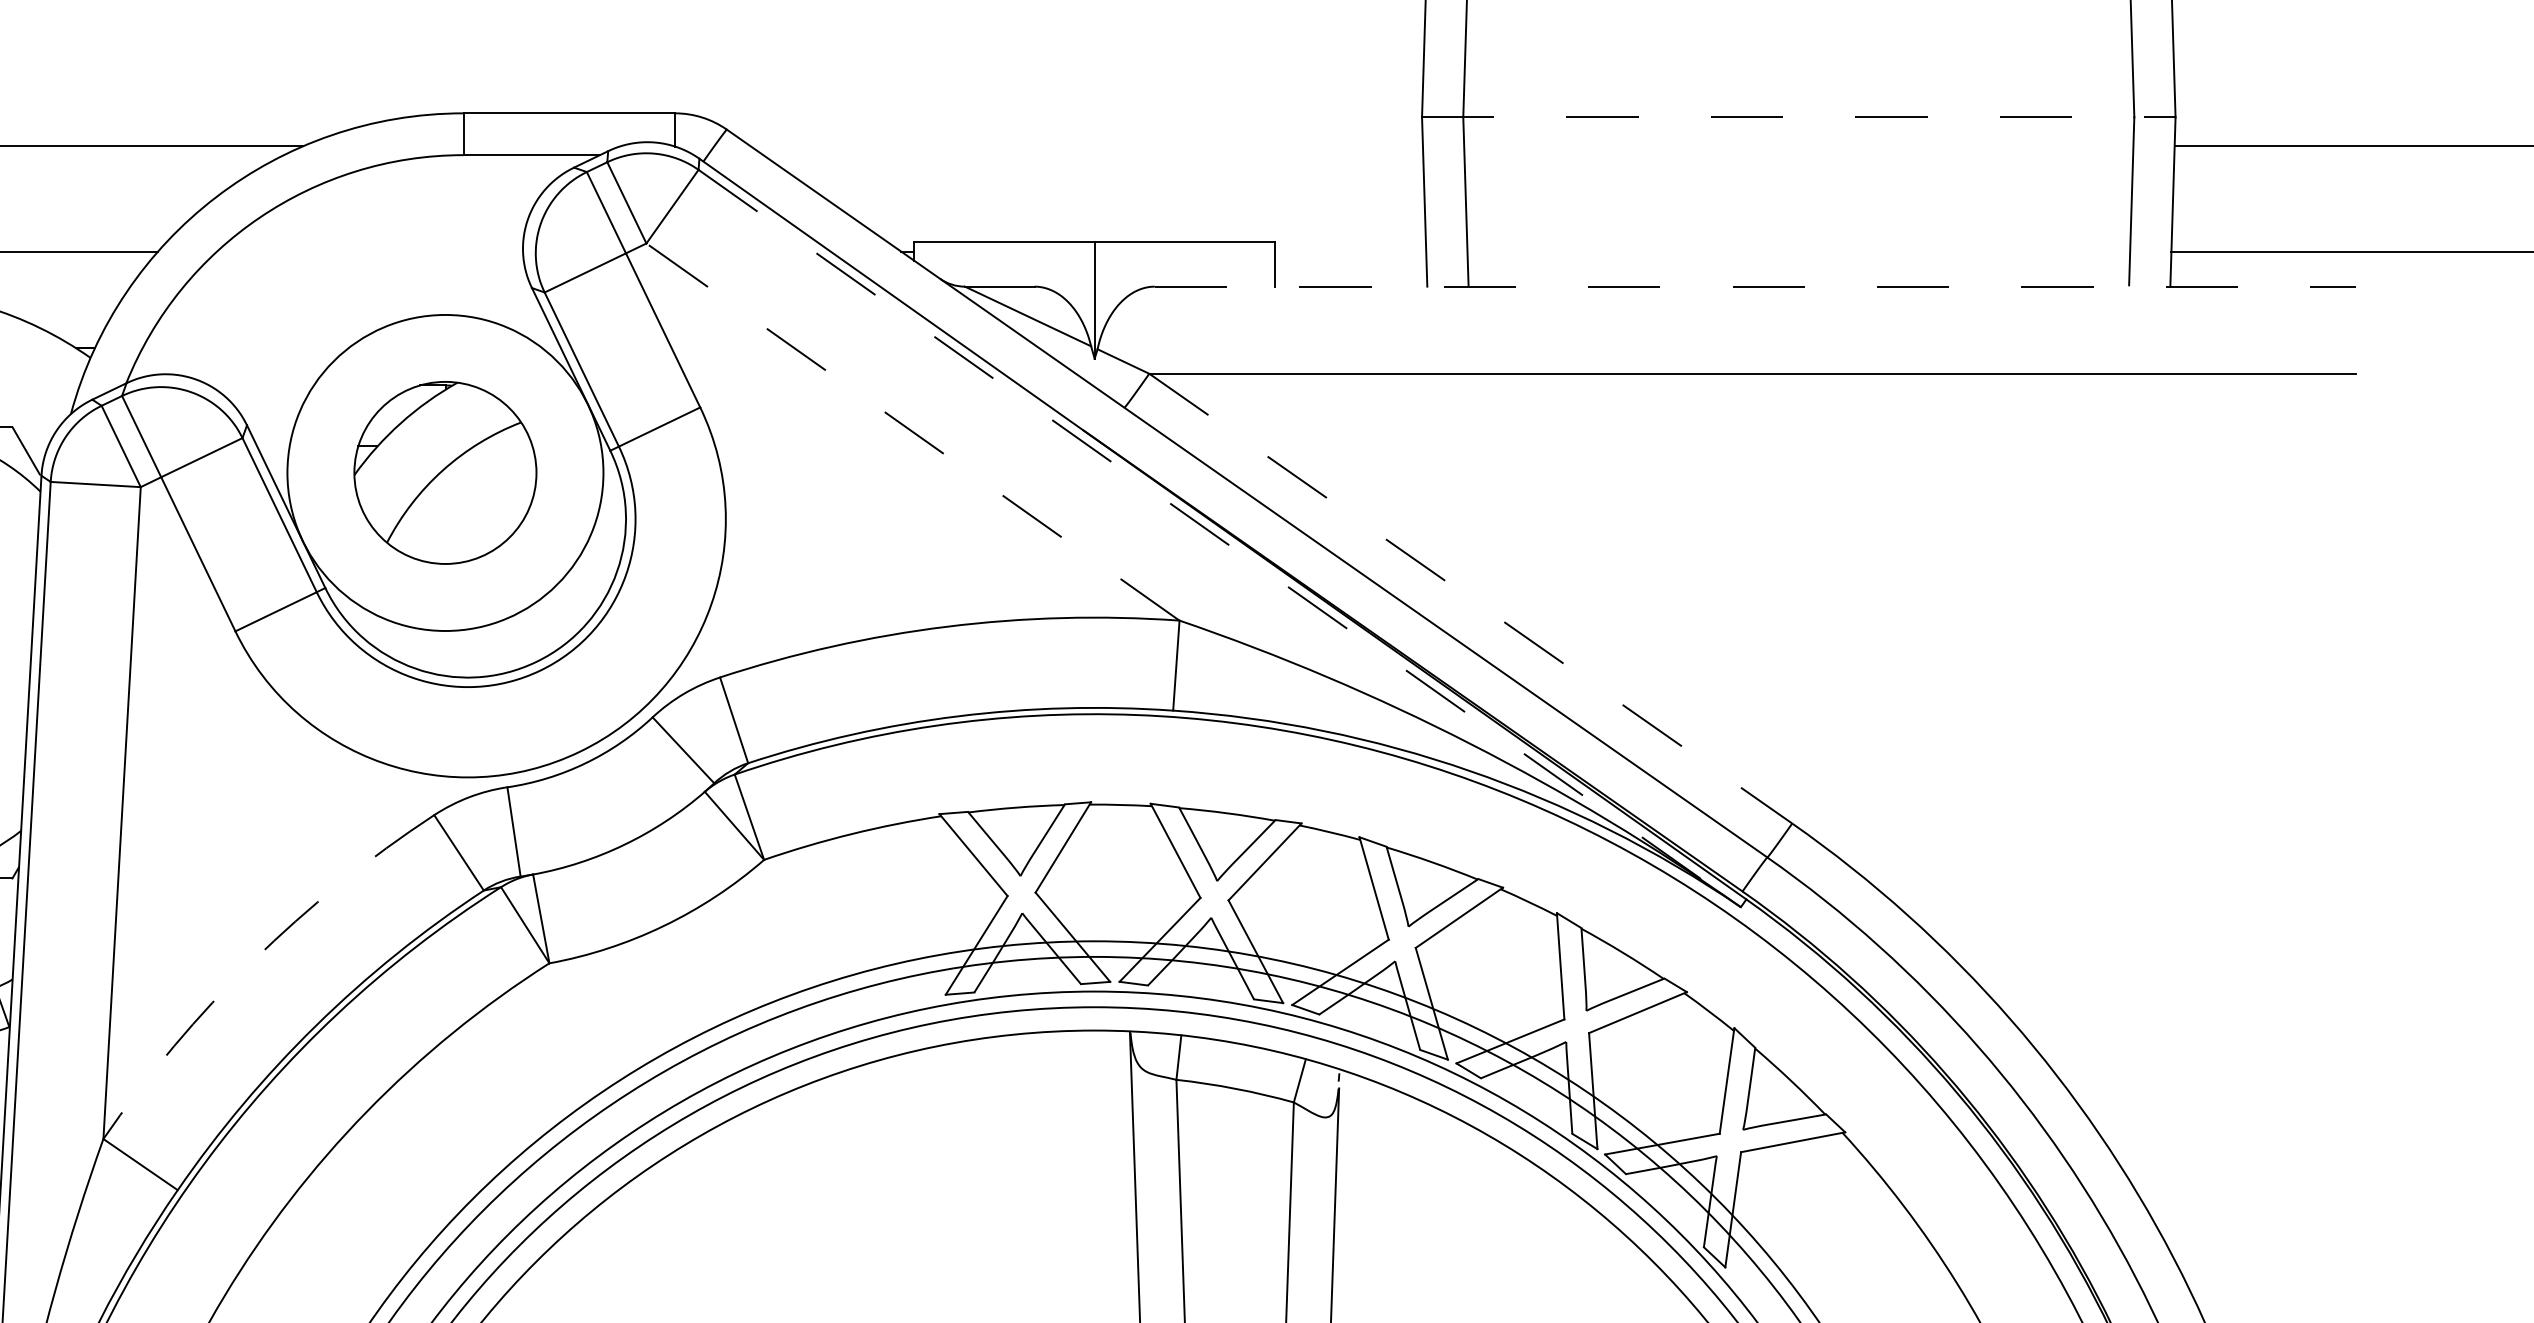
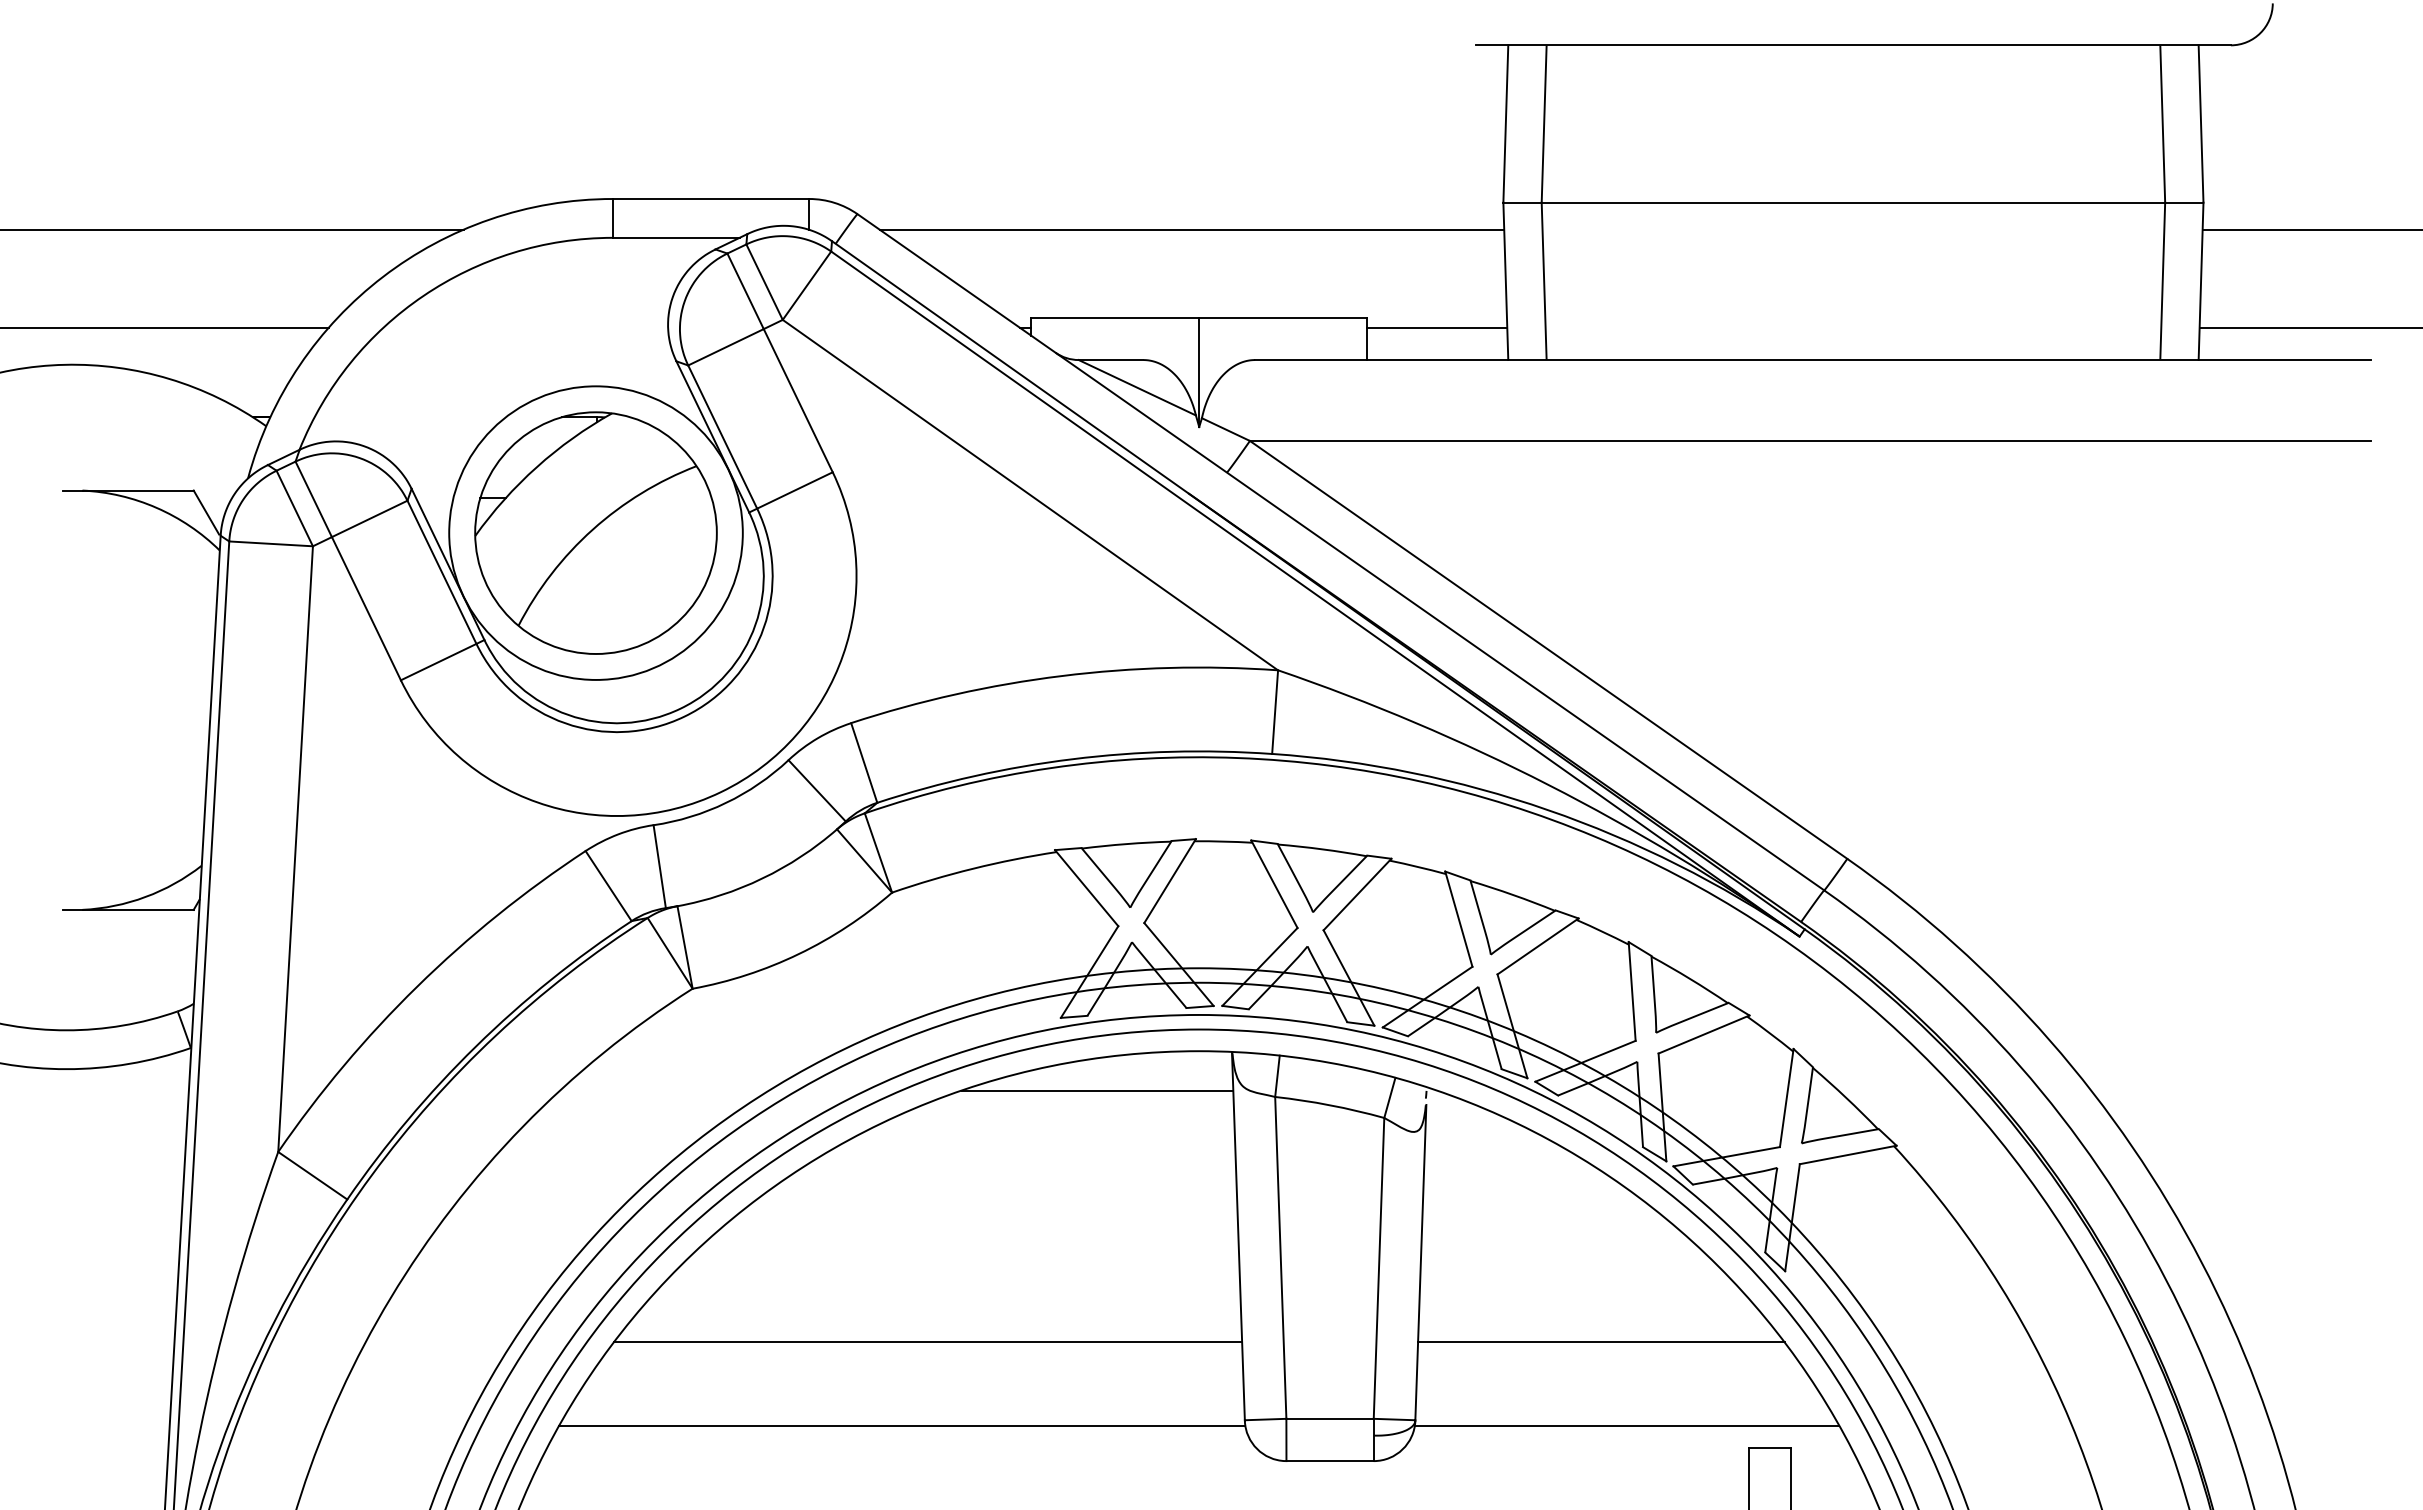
line: (1798, 117) -> (1853, 202), dashed -> solid
line: (1086, 146) -> (1191, 229), added
line: (1350, 251) -> (1436, 327), added
line: (1754, 287) -> (1812, 360), dashed -> solid
line: (913, 431) -> (1030, 494), dashed -> solid
part: (444, 472) -> (595, 532), size x1.43
line: (1219, 539) -> (1315, 594), dashed -> solid
line: (1470, 598) -> (1548, 649), dashed -> solid
arc: (253, 960) -> (417, 986), dashed -> solid
line: (985, 1072) -> (1097, 1090), added

